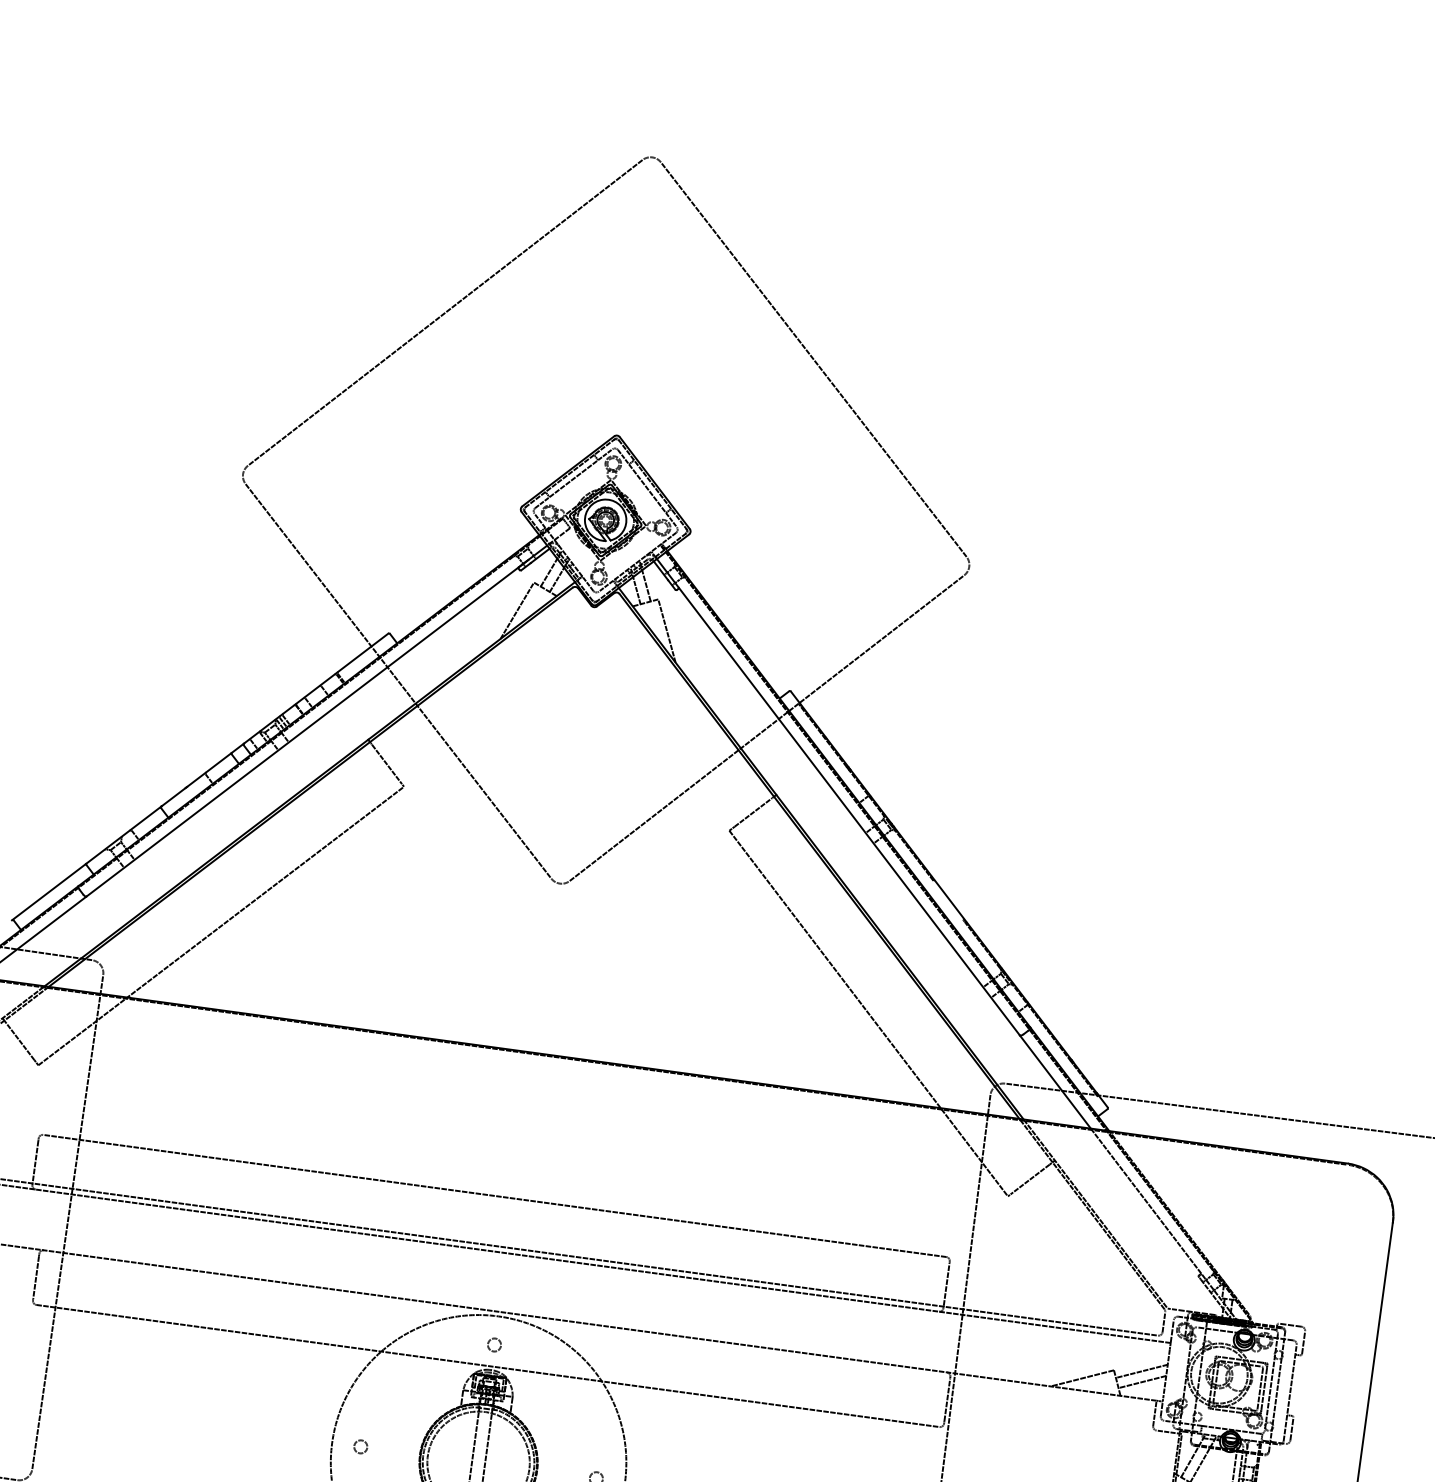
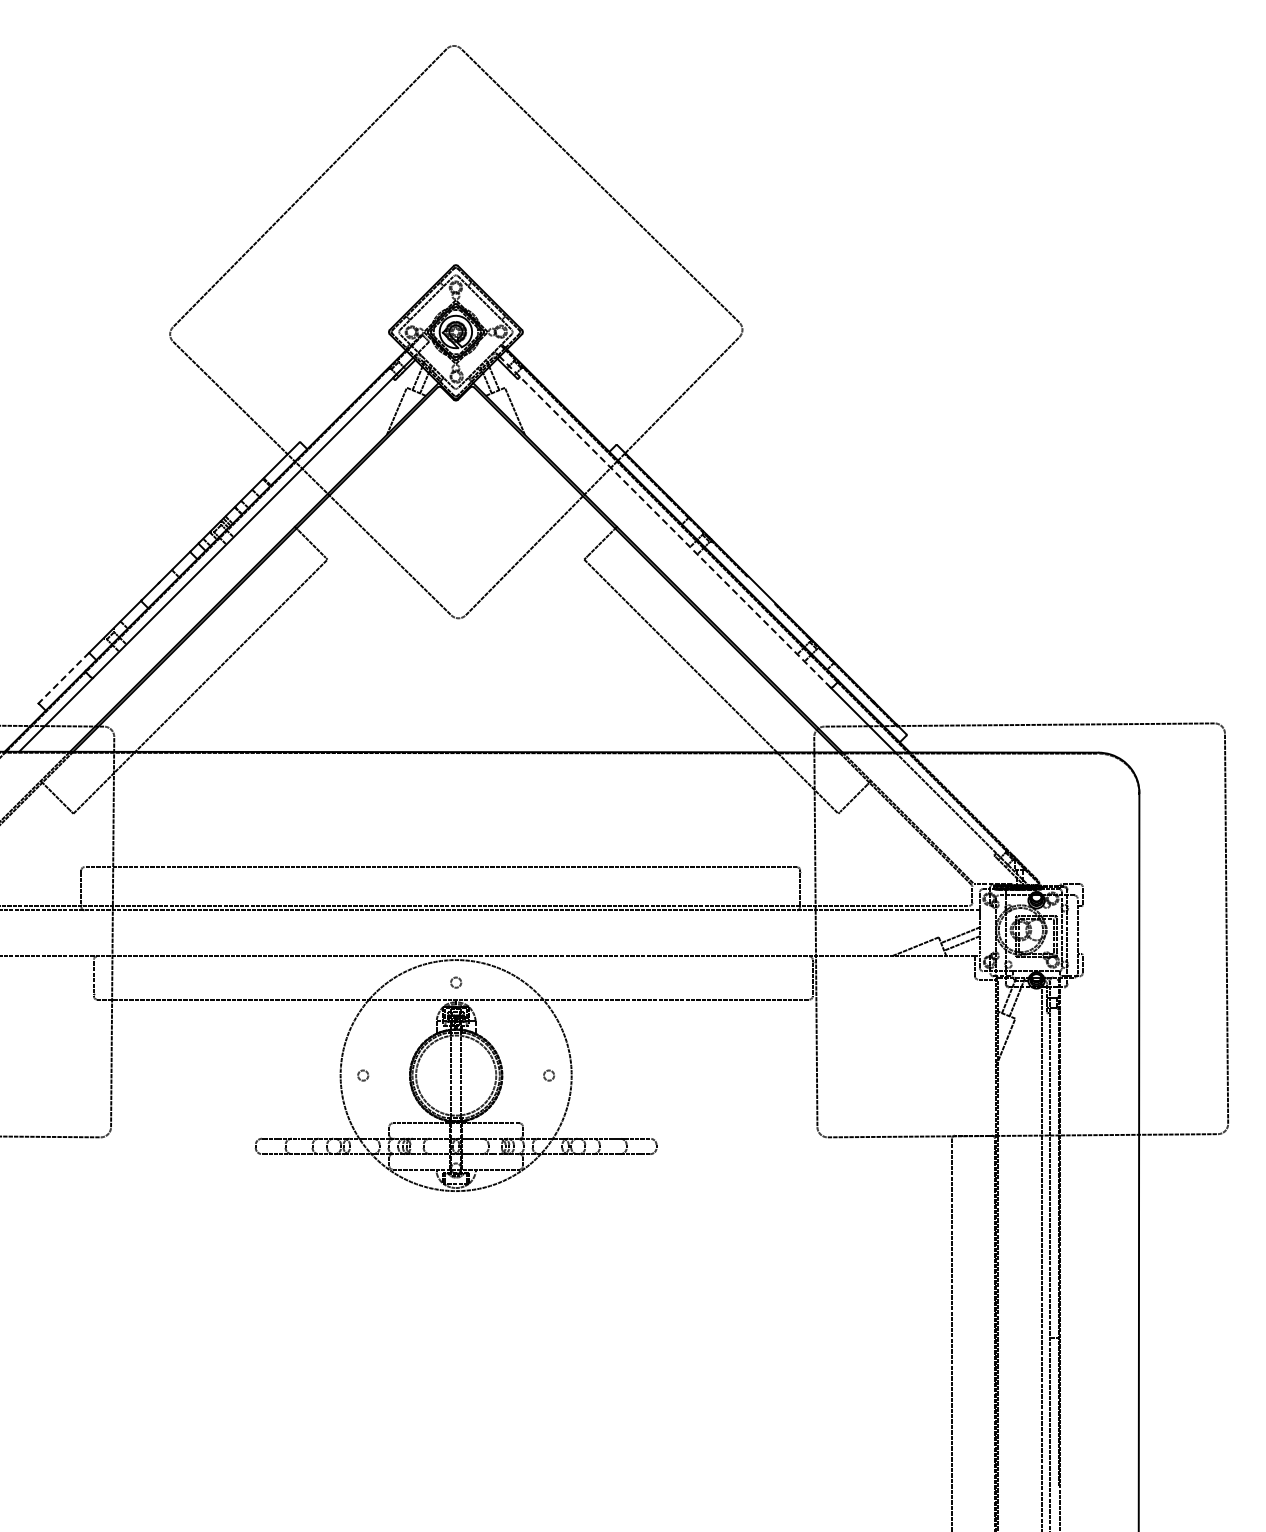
line: (837, 796) -> (664, 521), solid -> dashed
line: (48, 892) -> (63, 678), solid -> dashed

